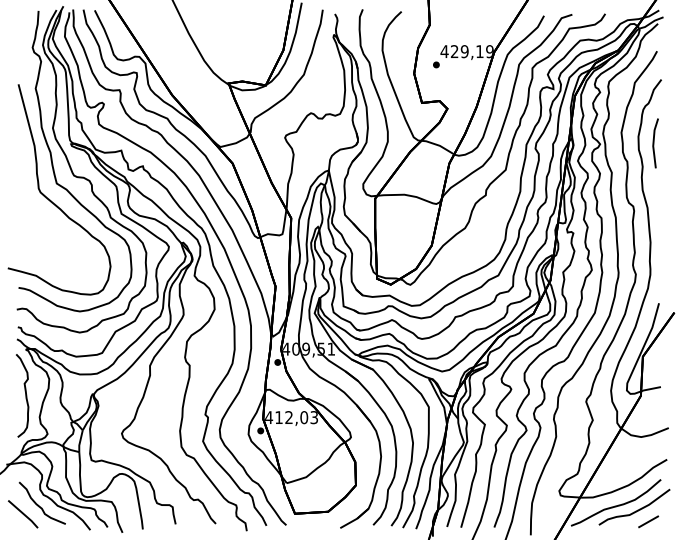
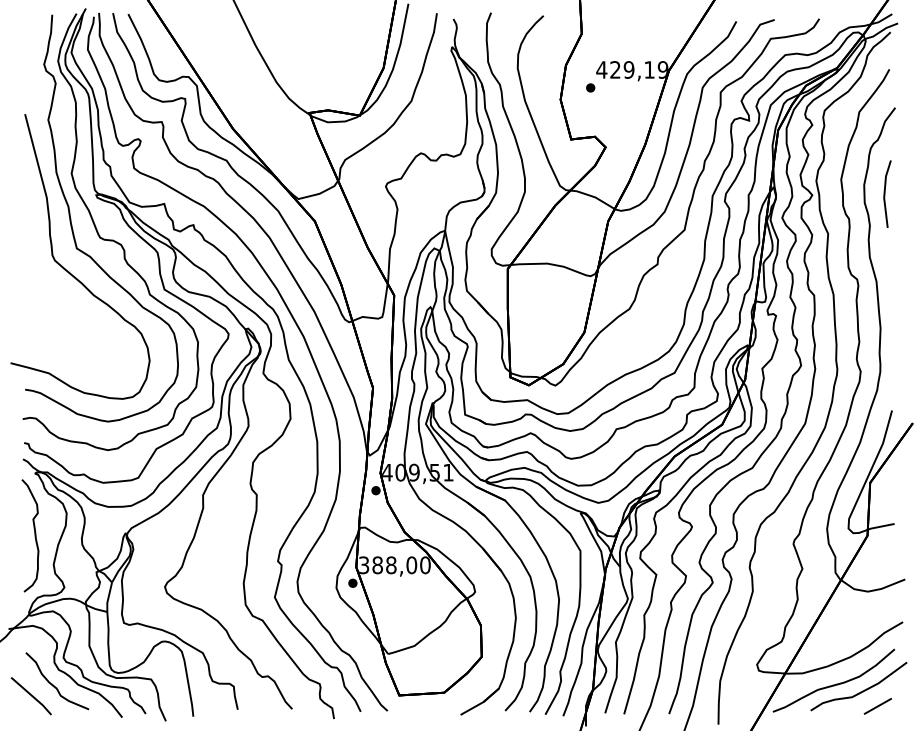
text: (291, 417) -> (394, 565), 412,03 -> 388,00

